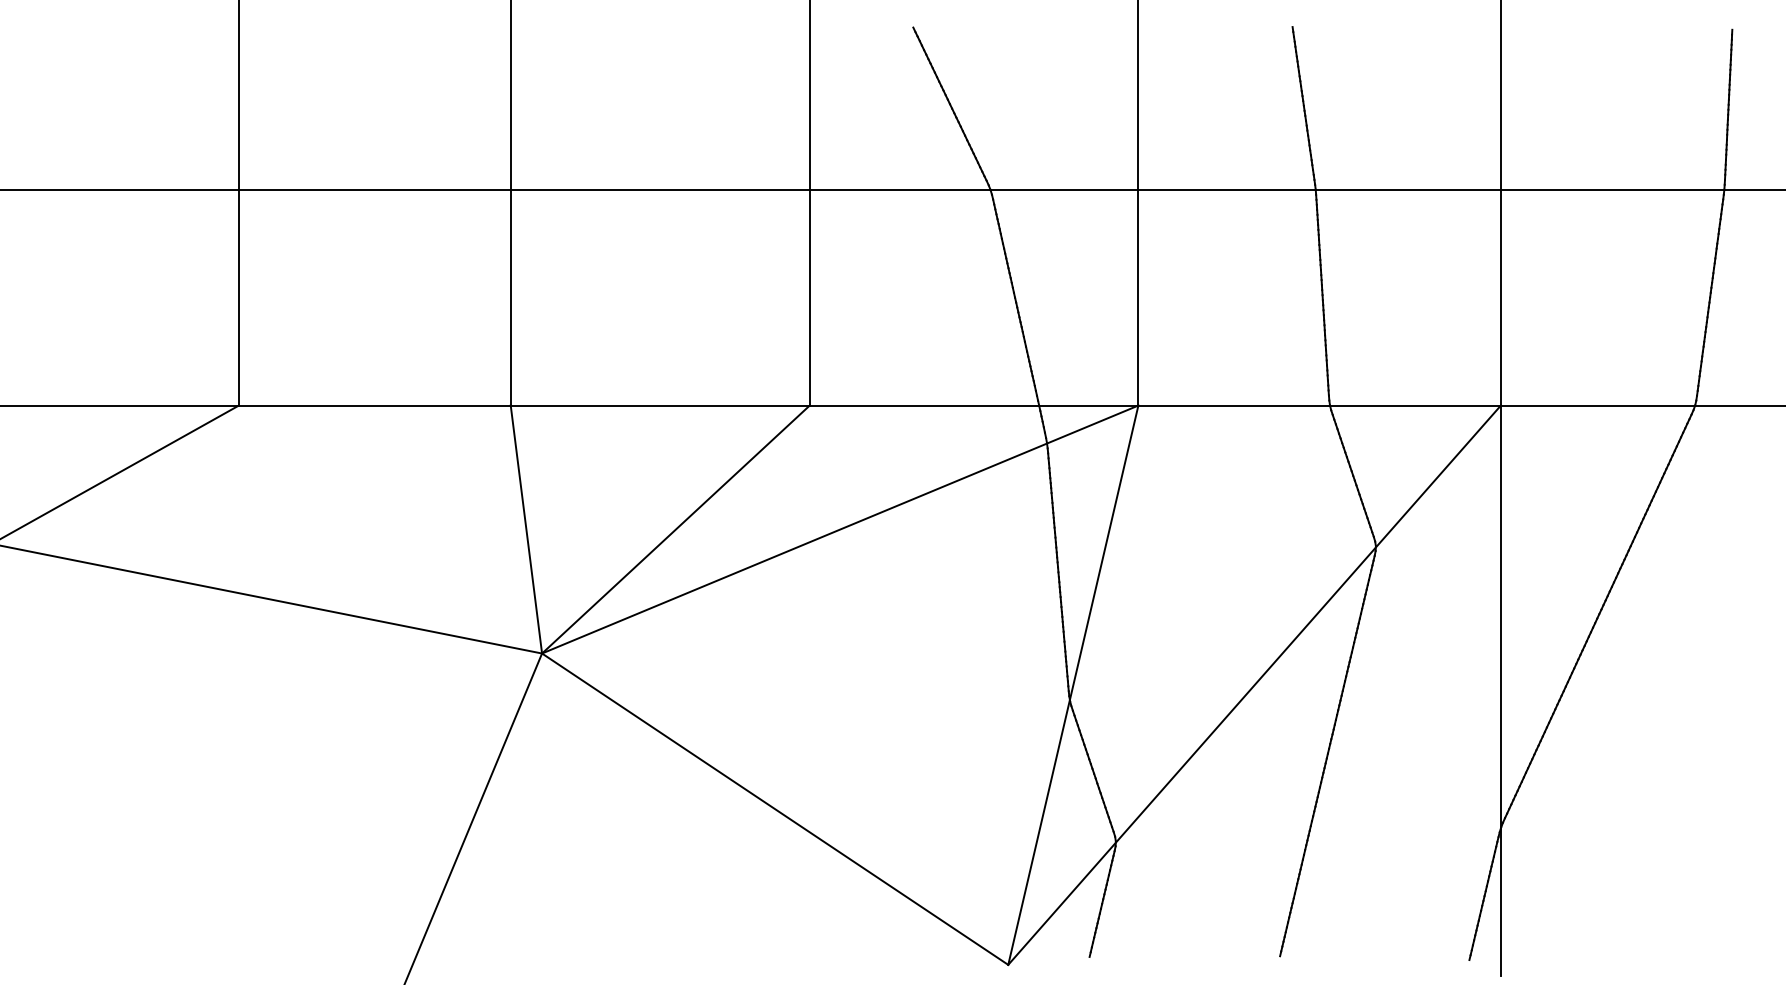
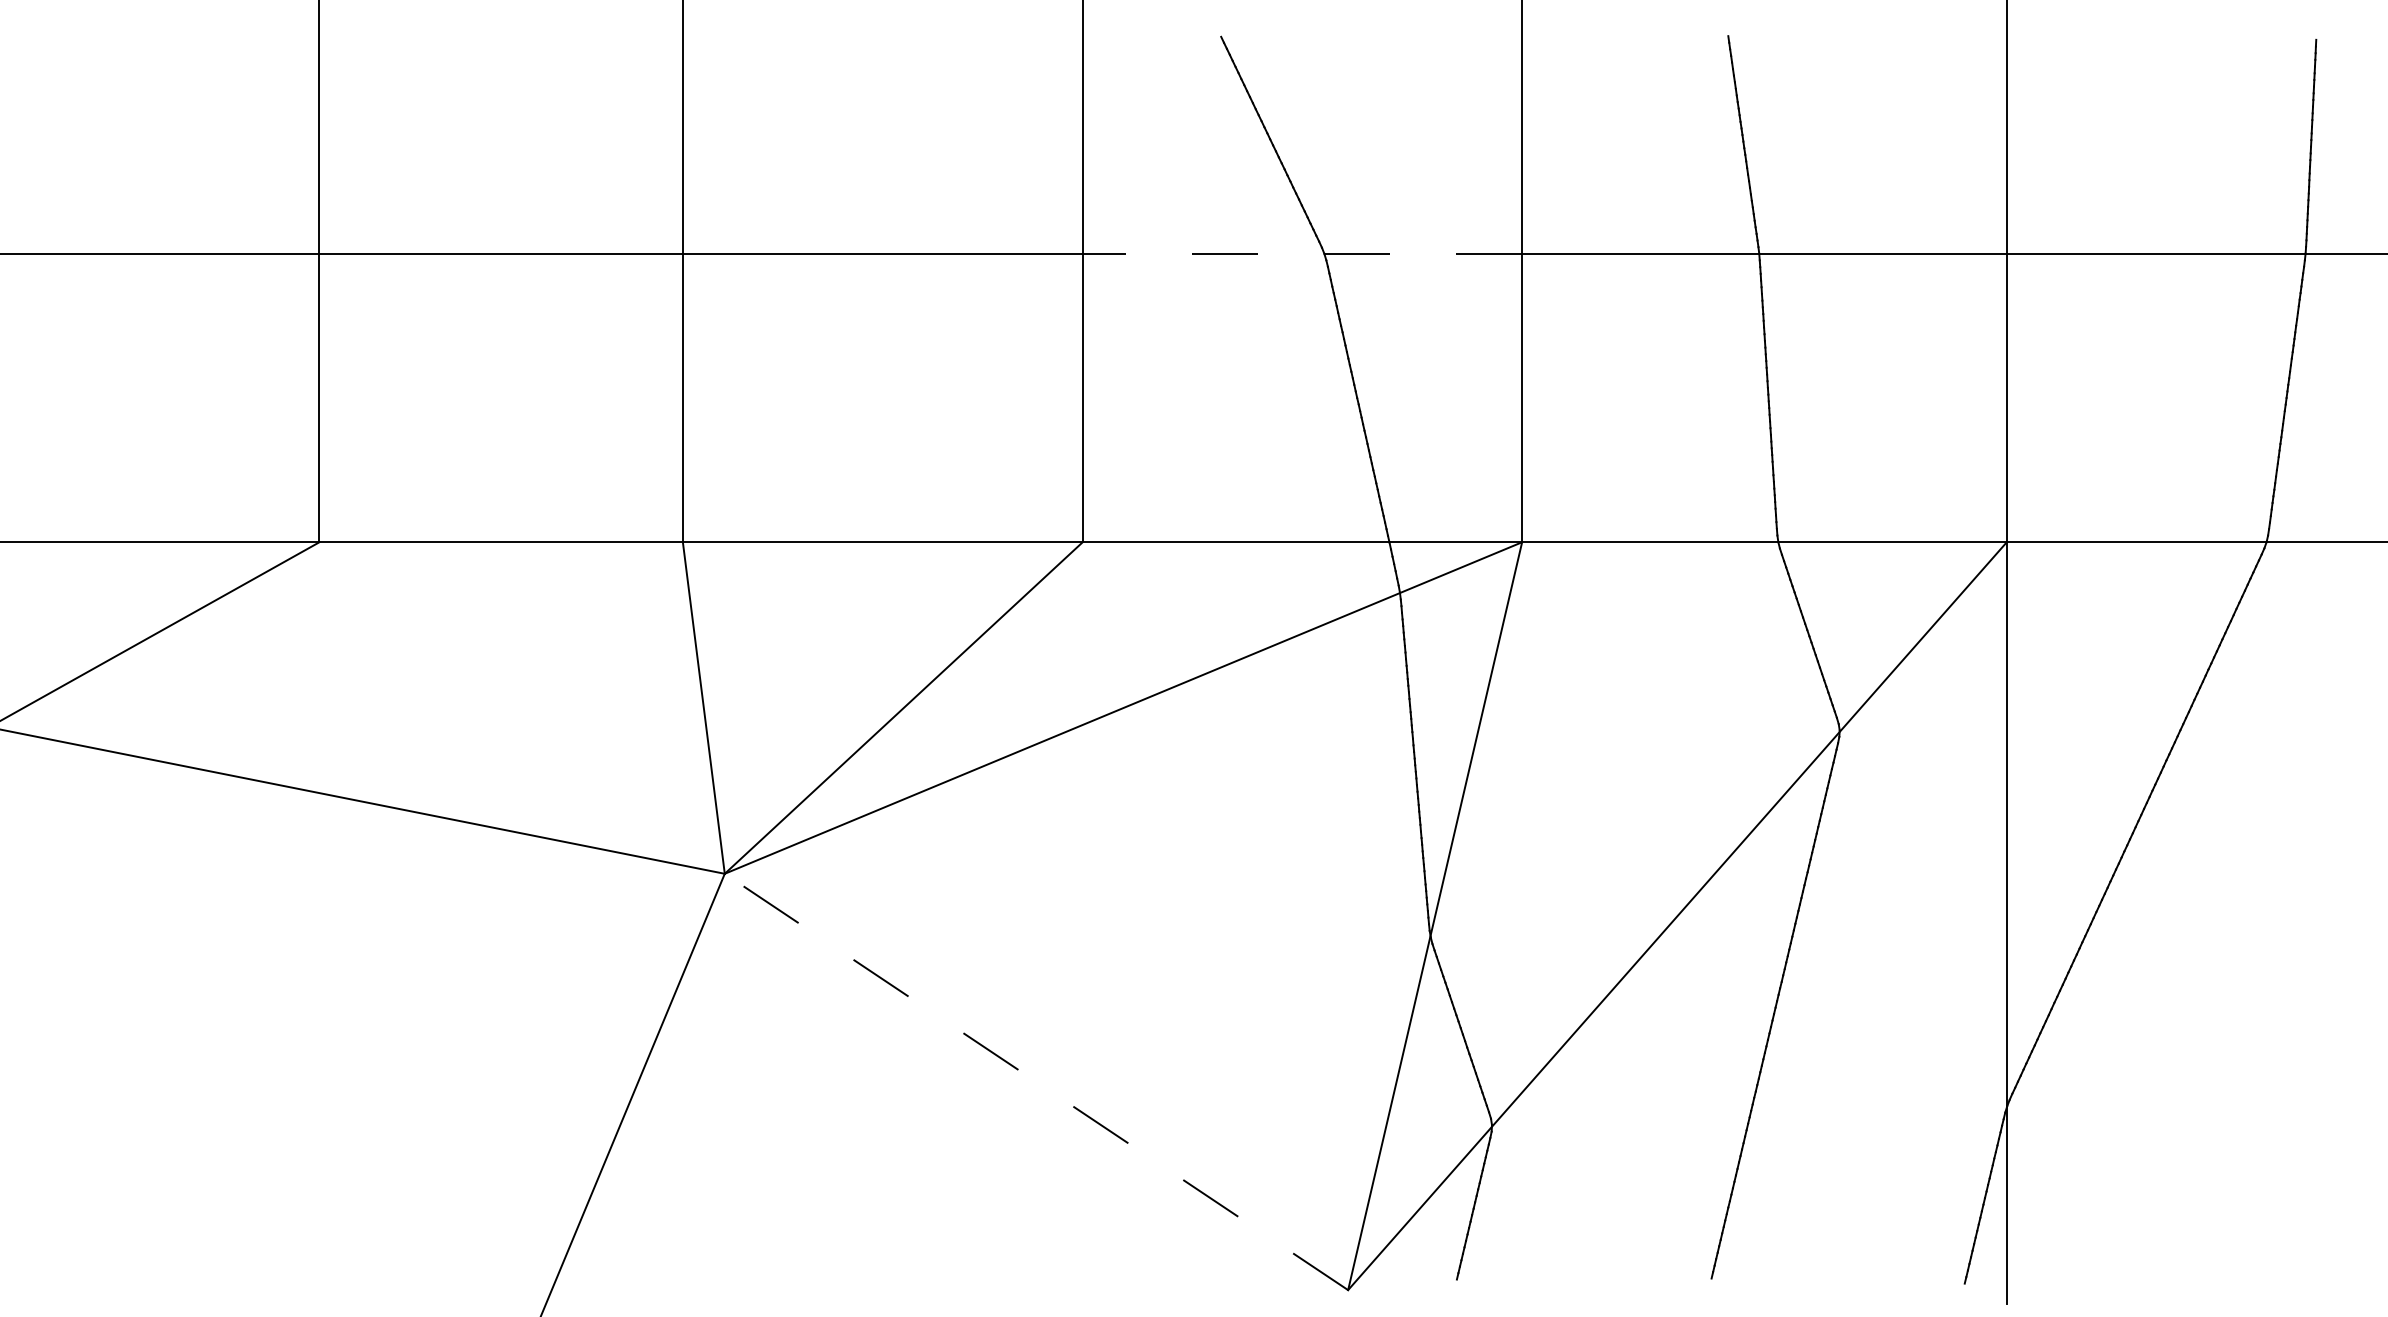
line: (973, 189) -> (1301, 253), solid -> dashed
line: (774, 808) -> (1035, 1081), solid -> dashed

